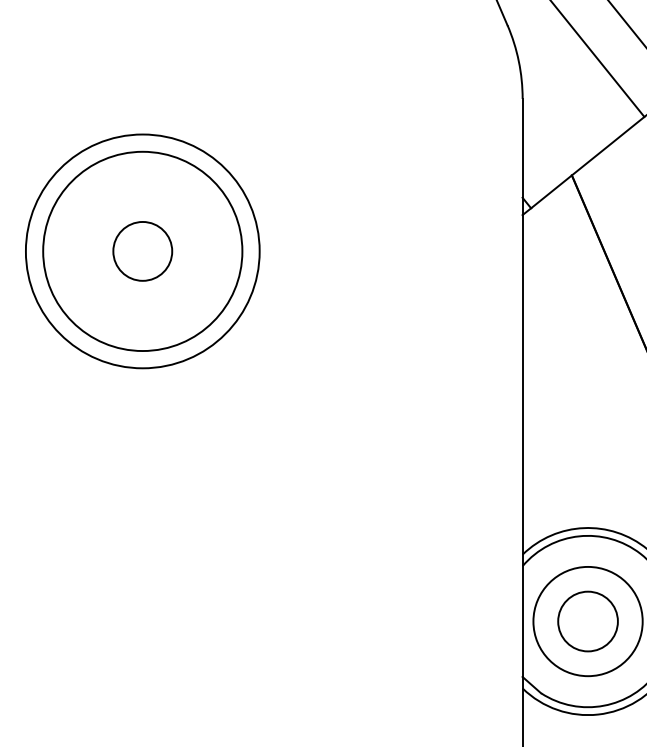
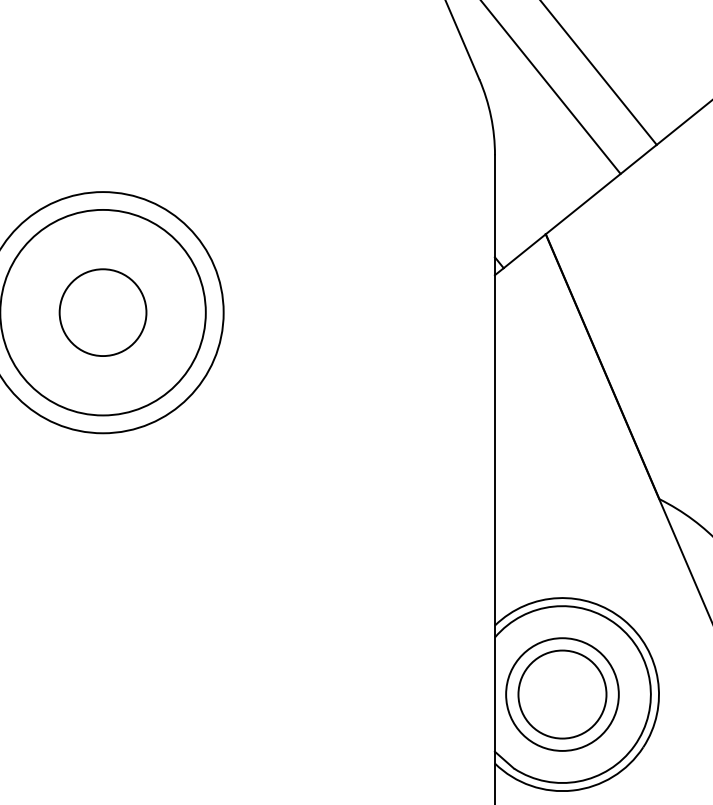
circle: (142, 251) -> (102, 312), size x1.43
circle: (588, 621) -> (562, 694), size x1.43

